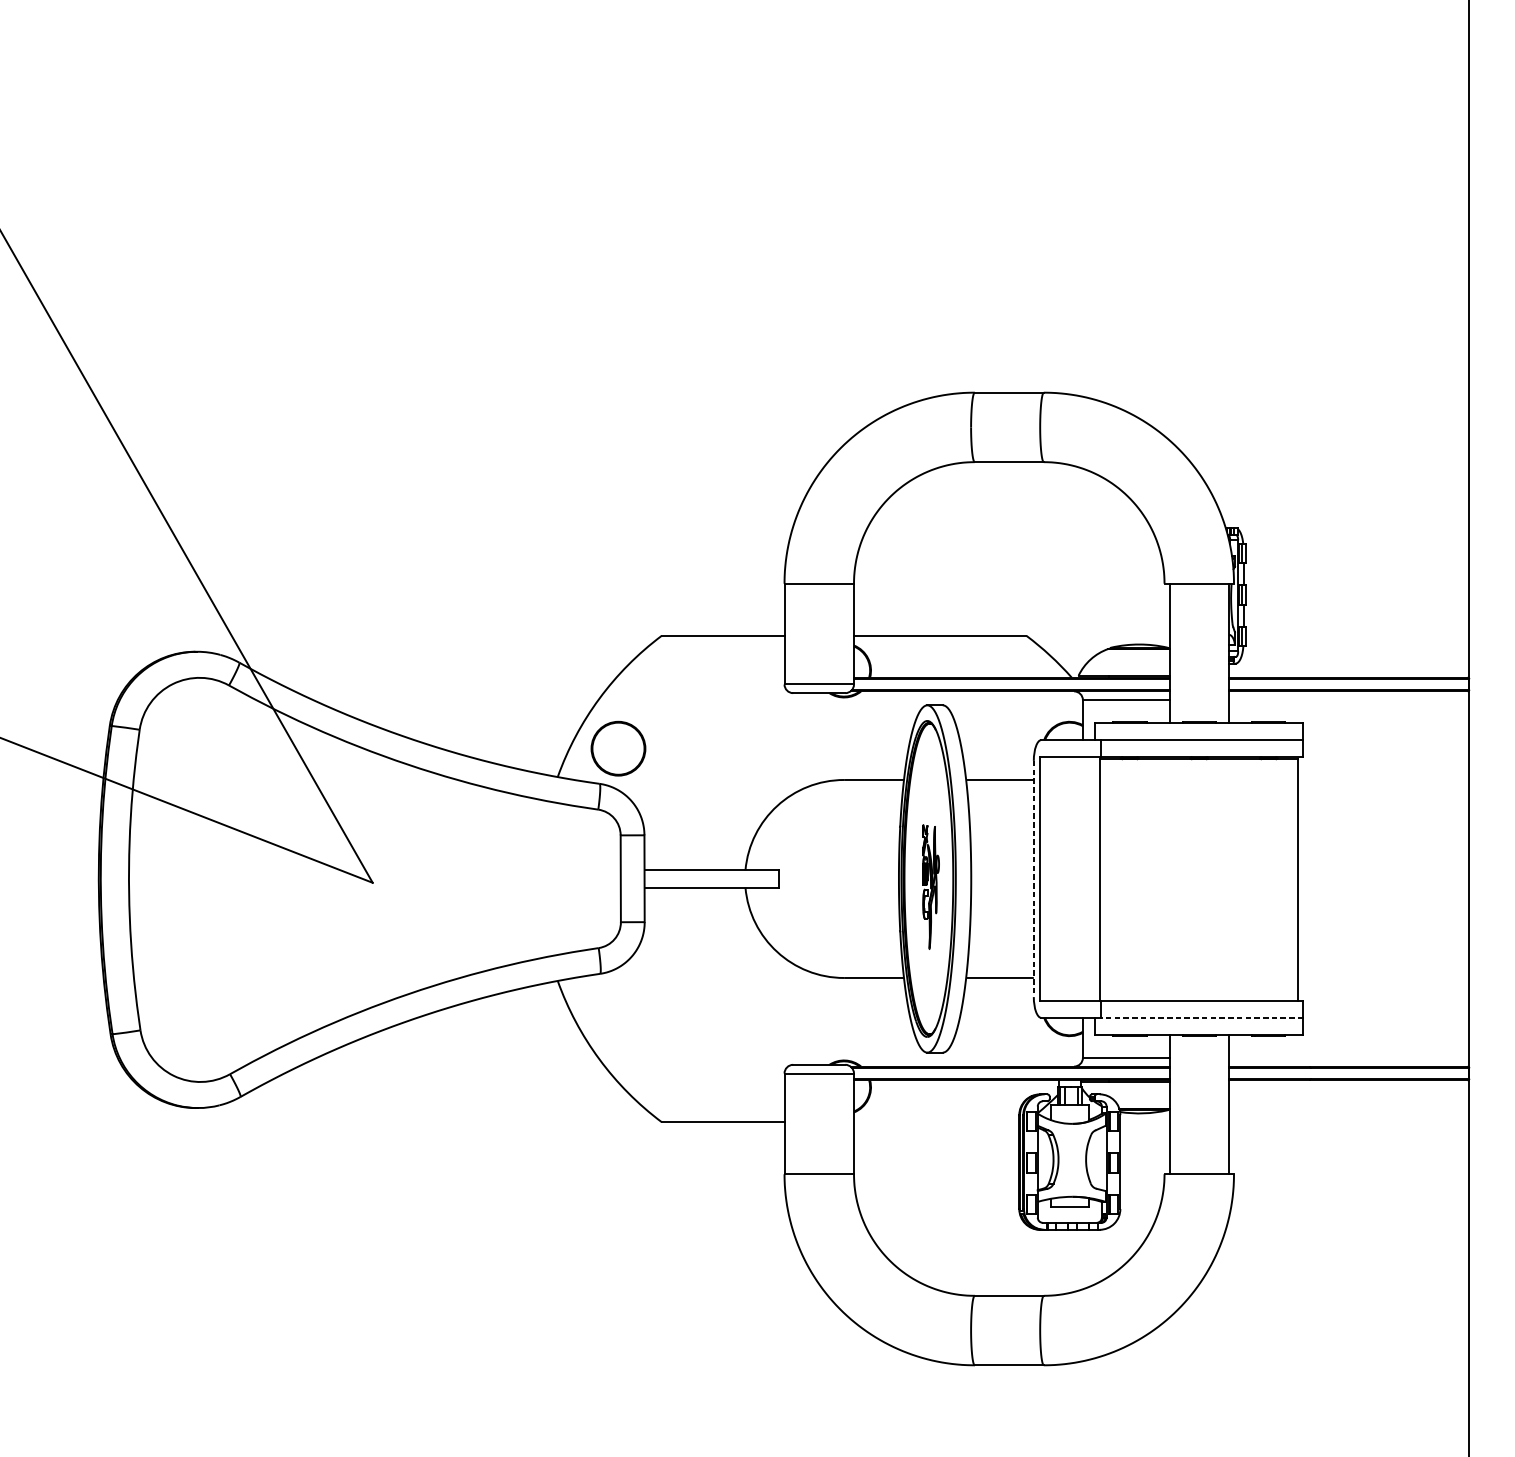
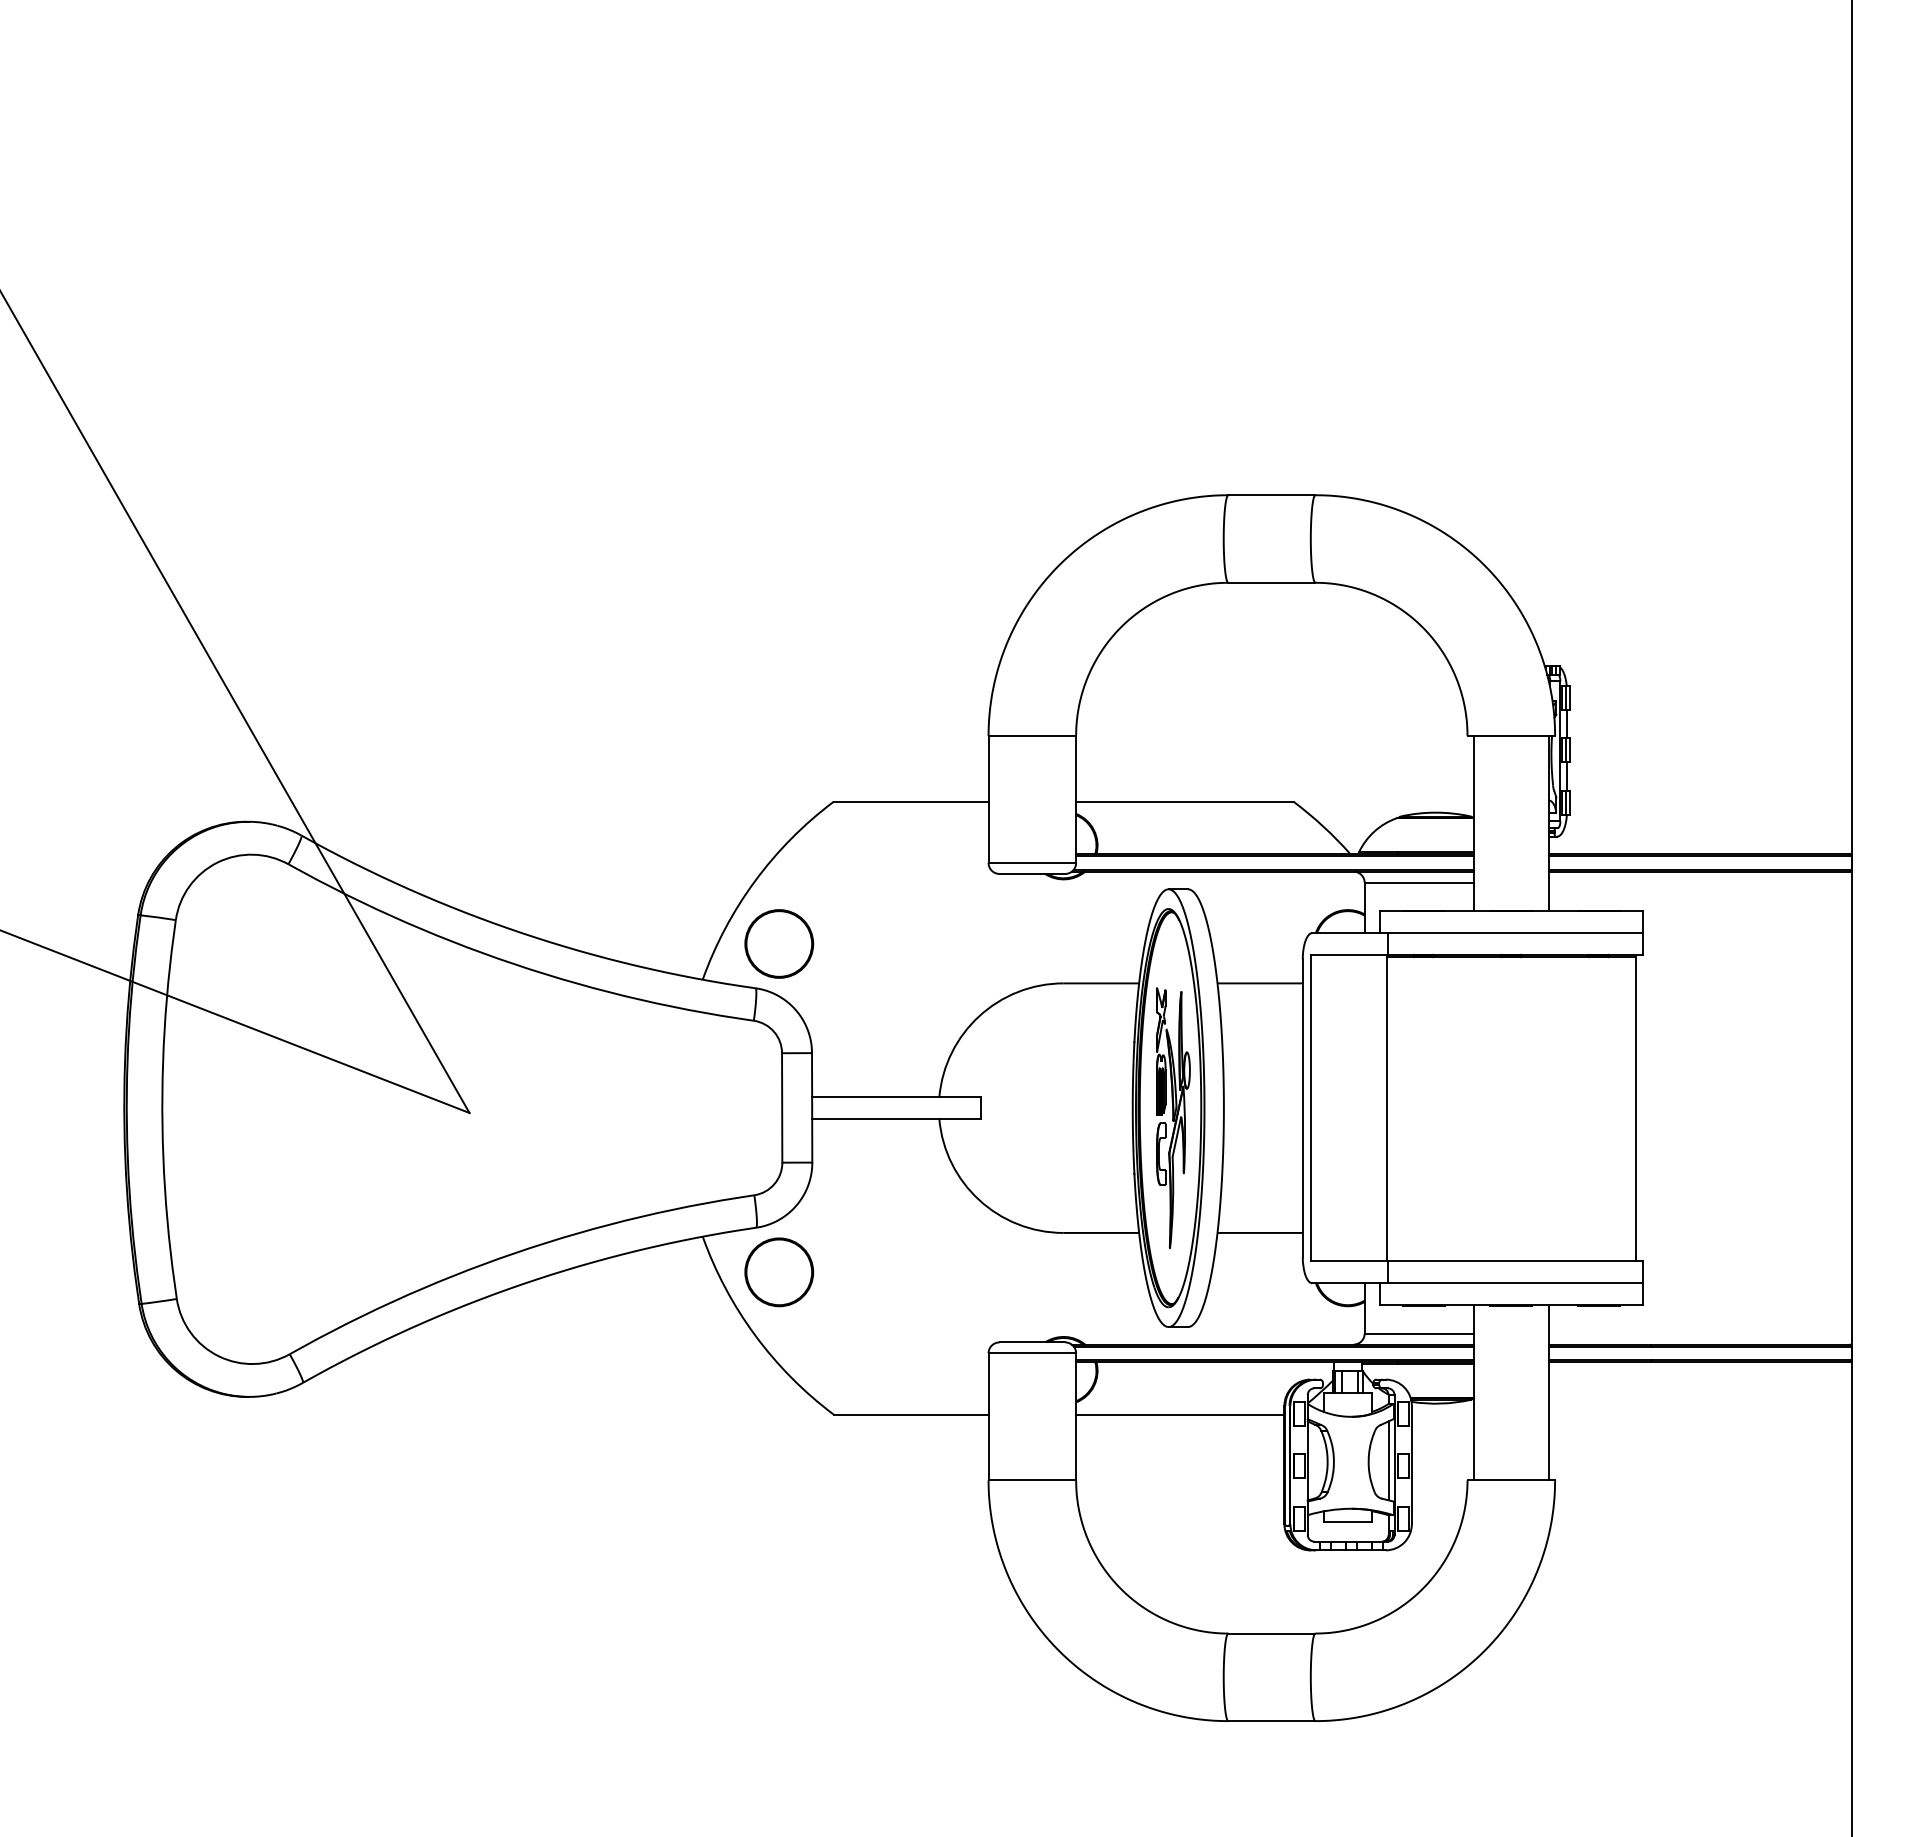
line: (1033, 879) -> (1302, 1108), dashed -> solid
part: (931, 887) -> (1173, 1118), size x1.67
part: (618, 1009) -> (779, 1272), added
line: (1201, 1018) -> (1514, 1283), dashed -> solid
line: (936, 1122) -> (1180, 1414), added
line: (1101, 1158) -> (1388, 1460), added

